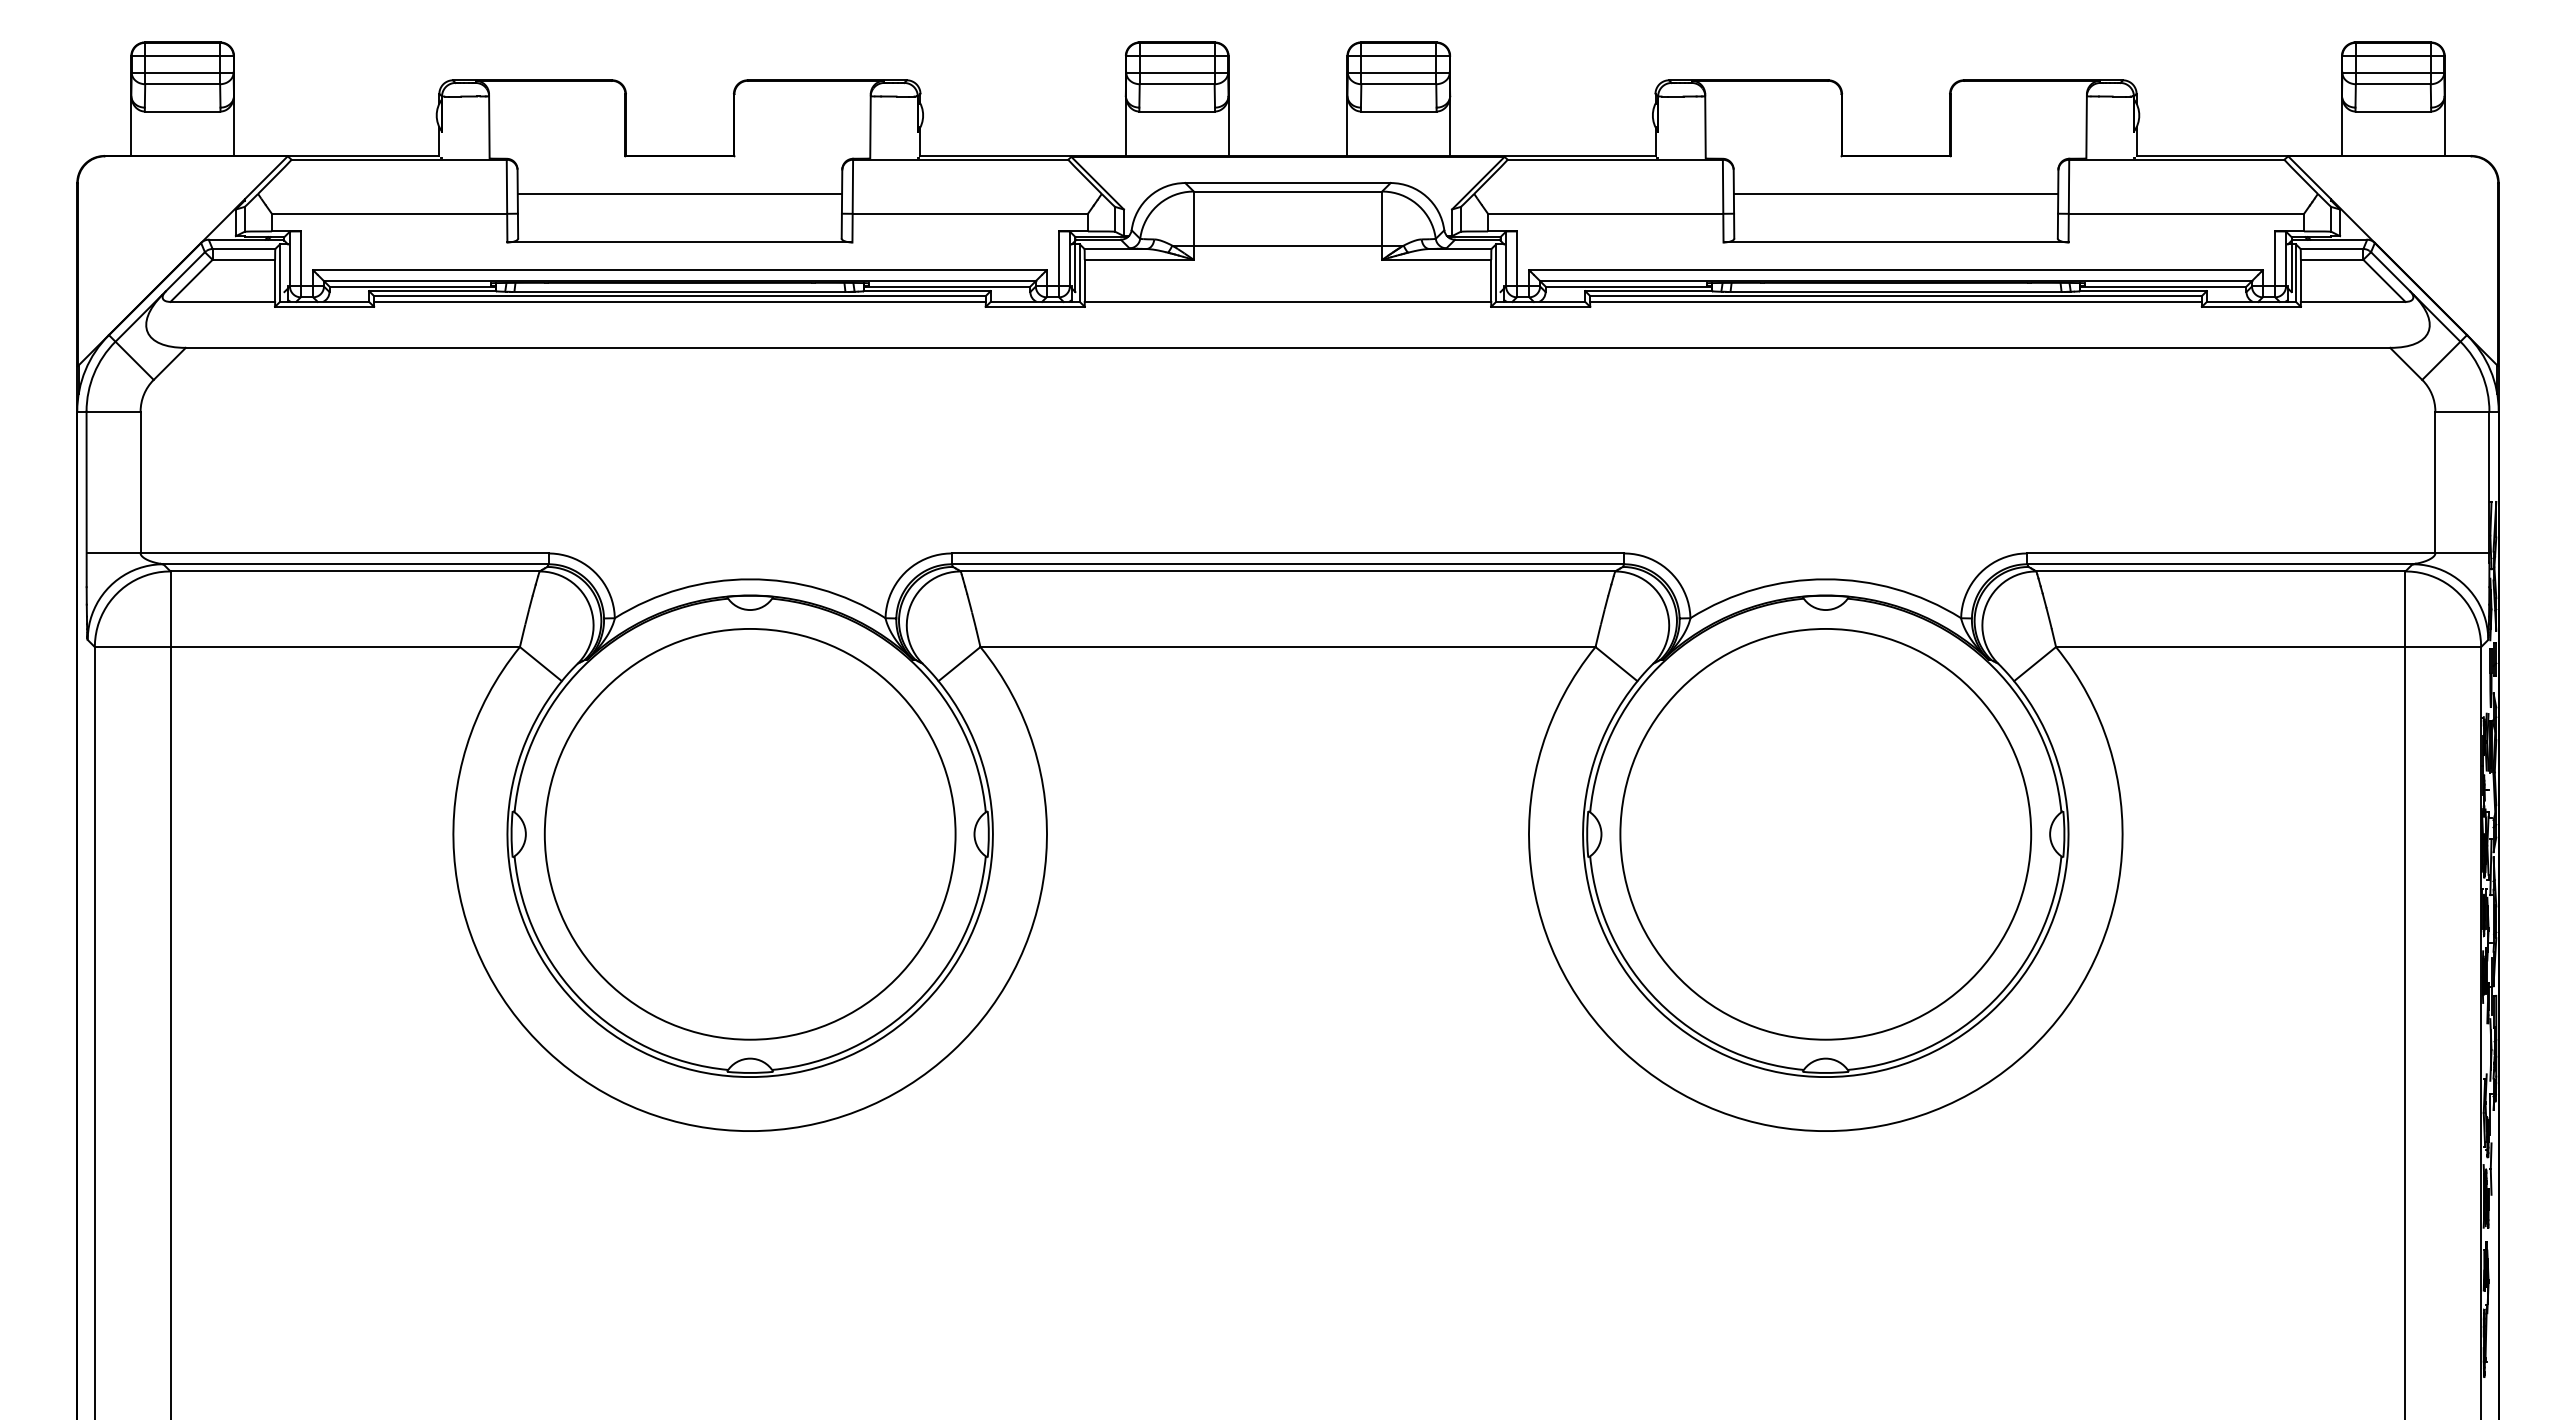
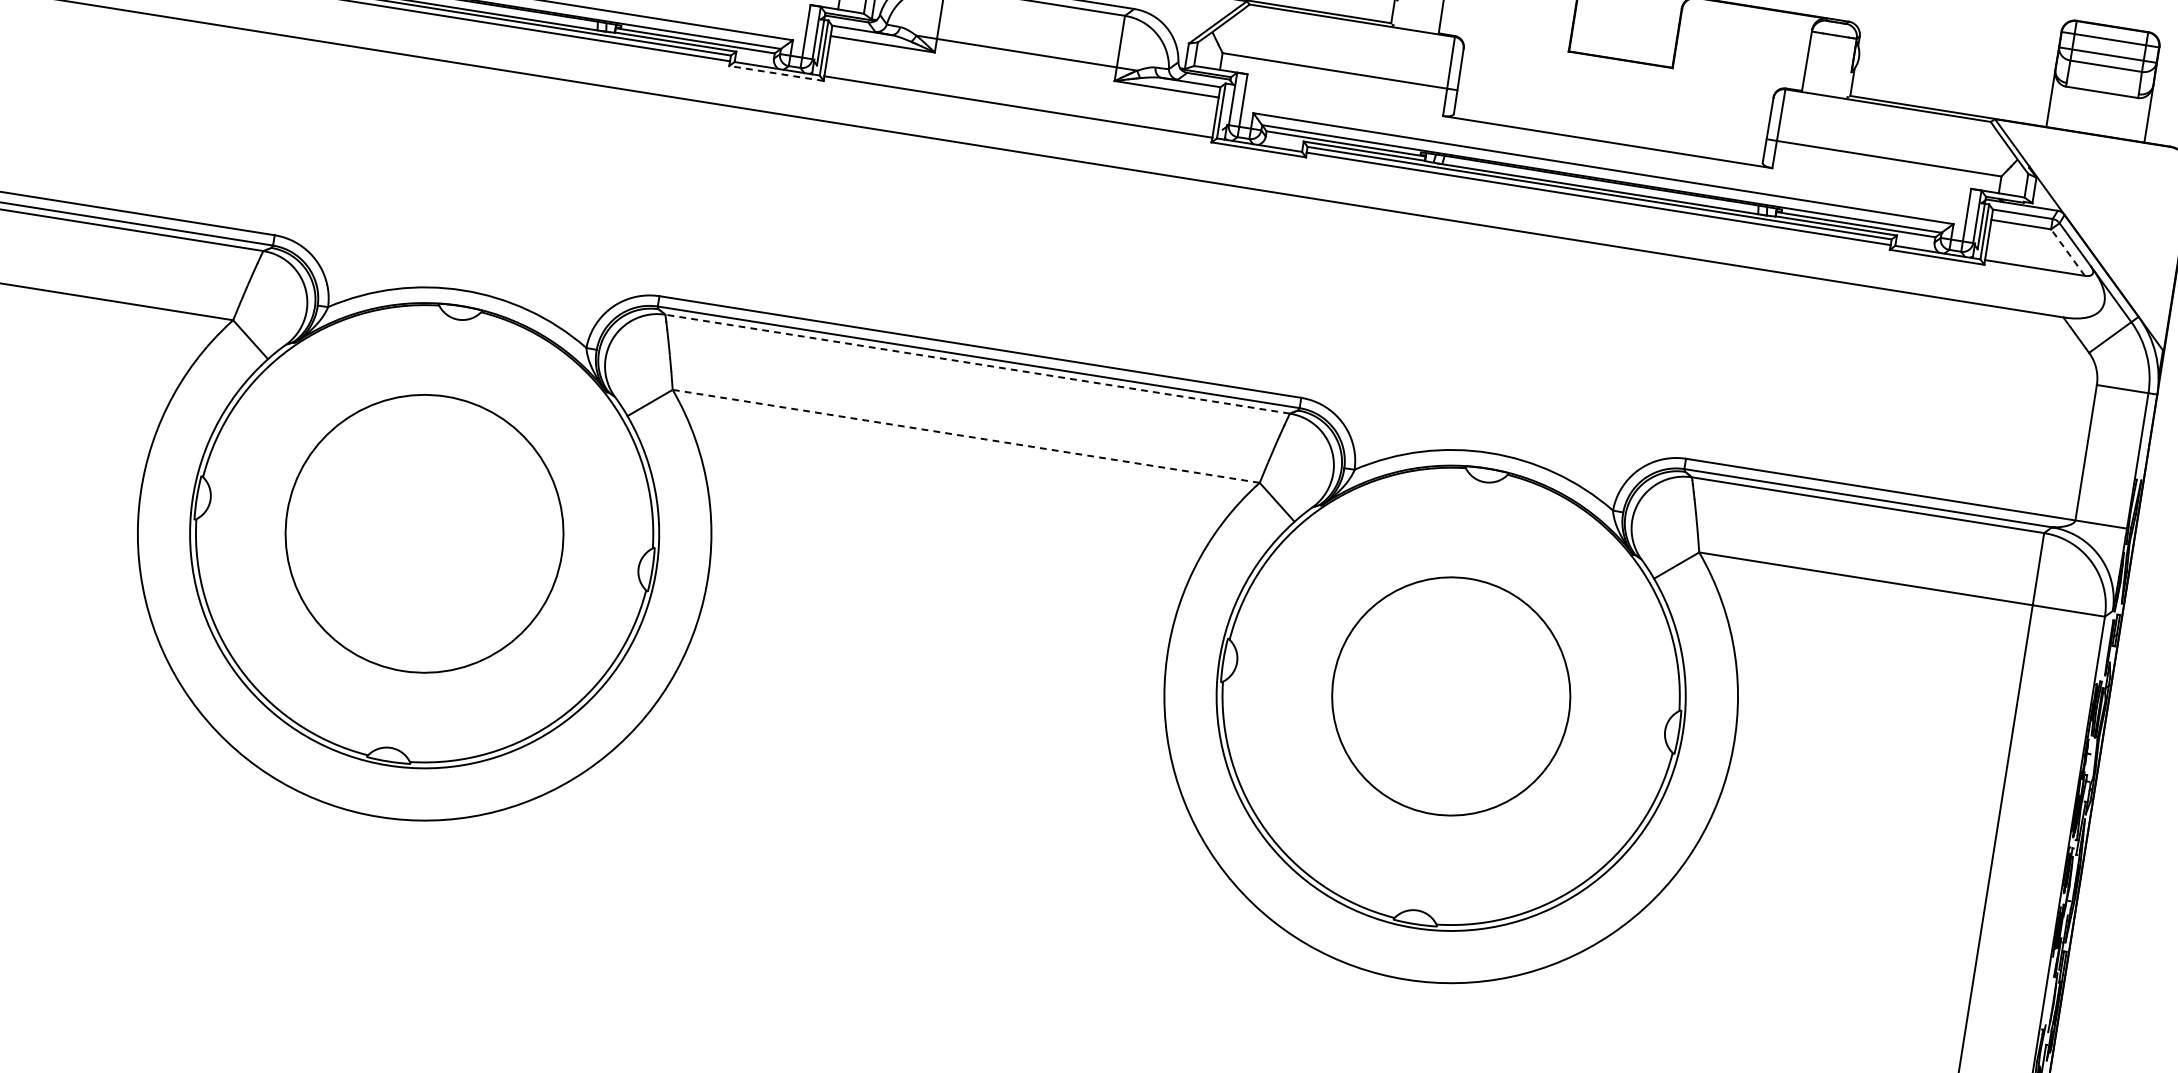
line: (1895, 193) -> (1614, 95), removed
line: (2384, 280) -> (2068, 252), solid -> dashed
line: (1035, 306) -> (776, 73), solid -> dashed
line: (1287, 571) -> (977, 364), solid -> dashed
line: (1288, 647) -> (966, 436), solid -> dashed
circle: (749, 834) -> (423, 533), size x0.7
circle: (1825, 834) -> (1450, 696), size x0.6

